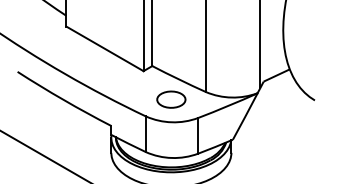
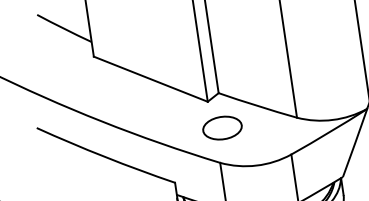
part: (171, 99) -> (222, 127), moved

